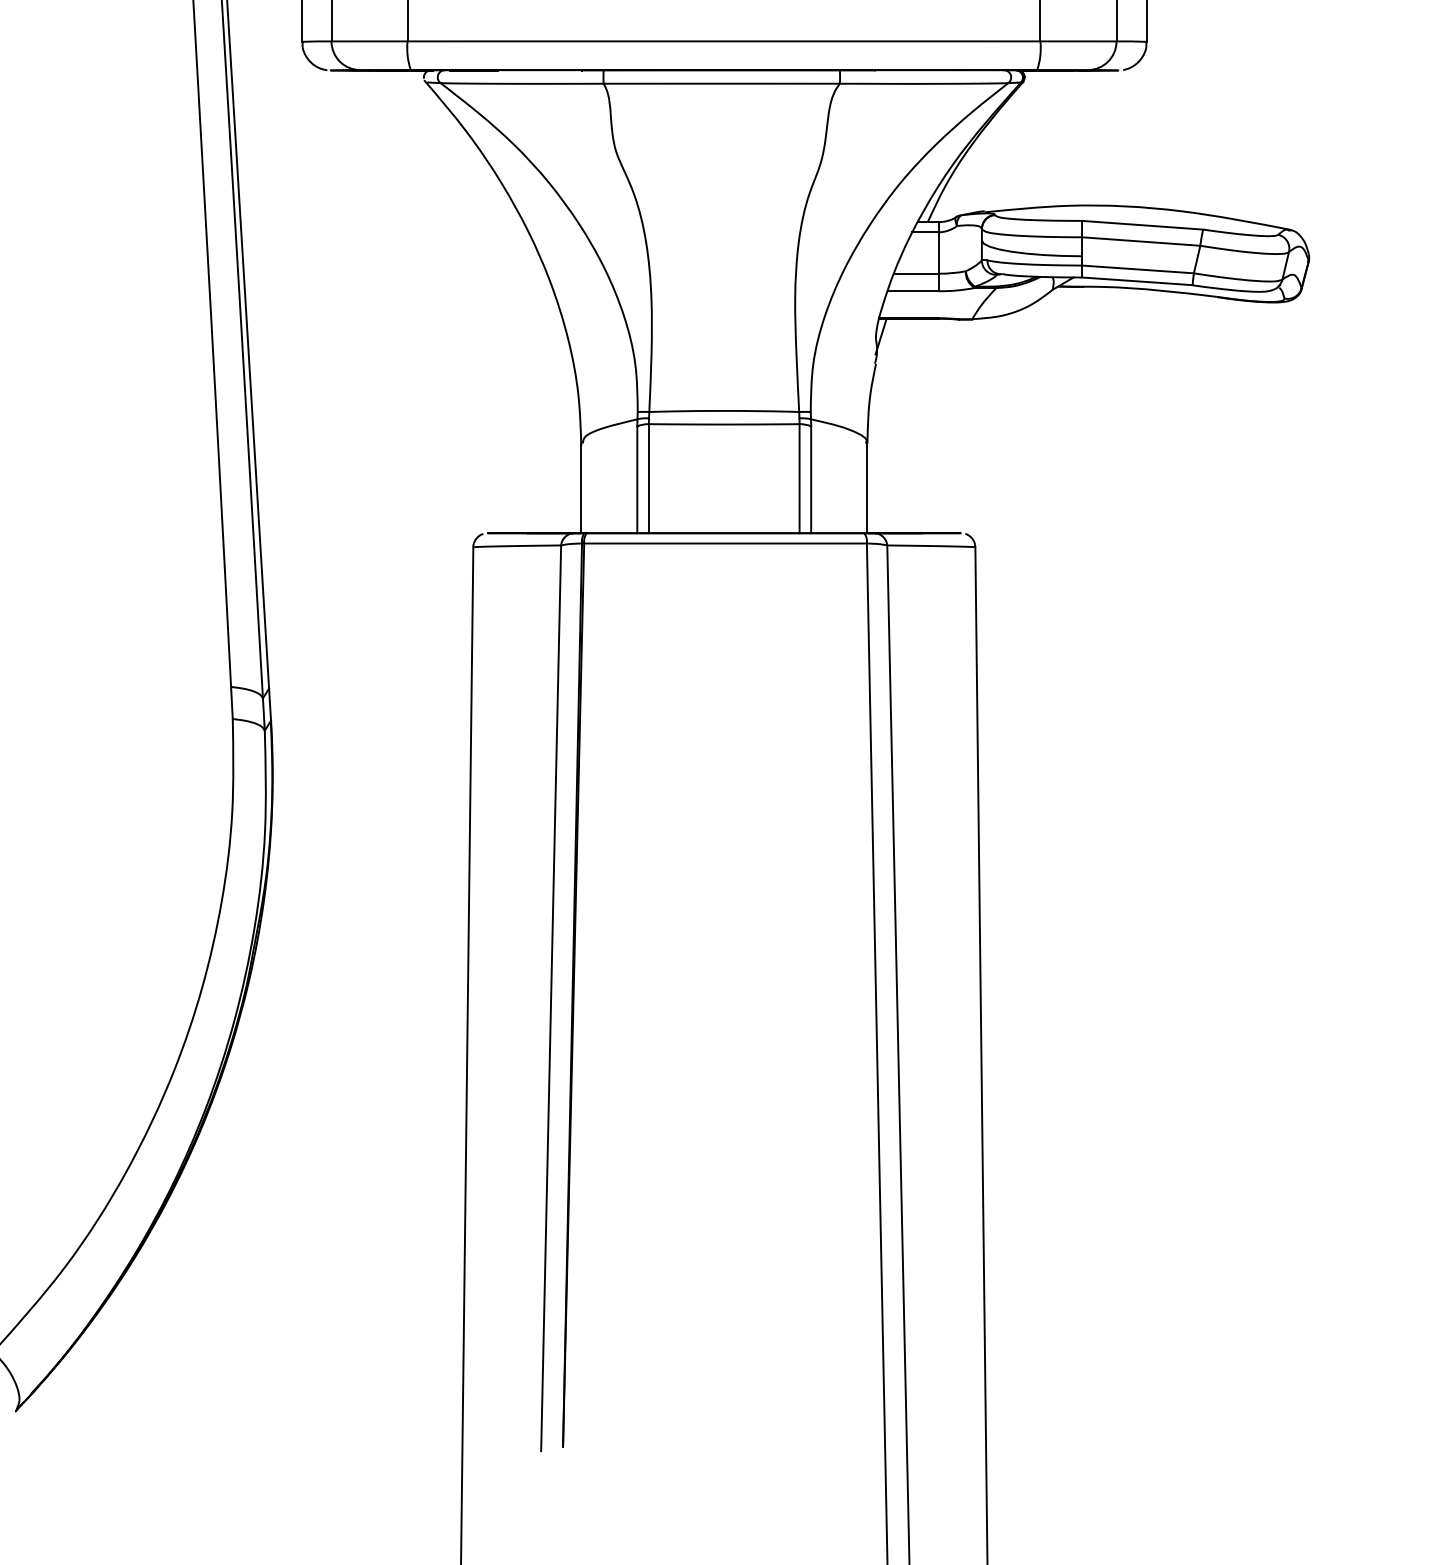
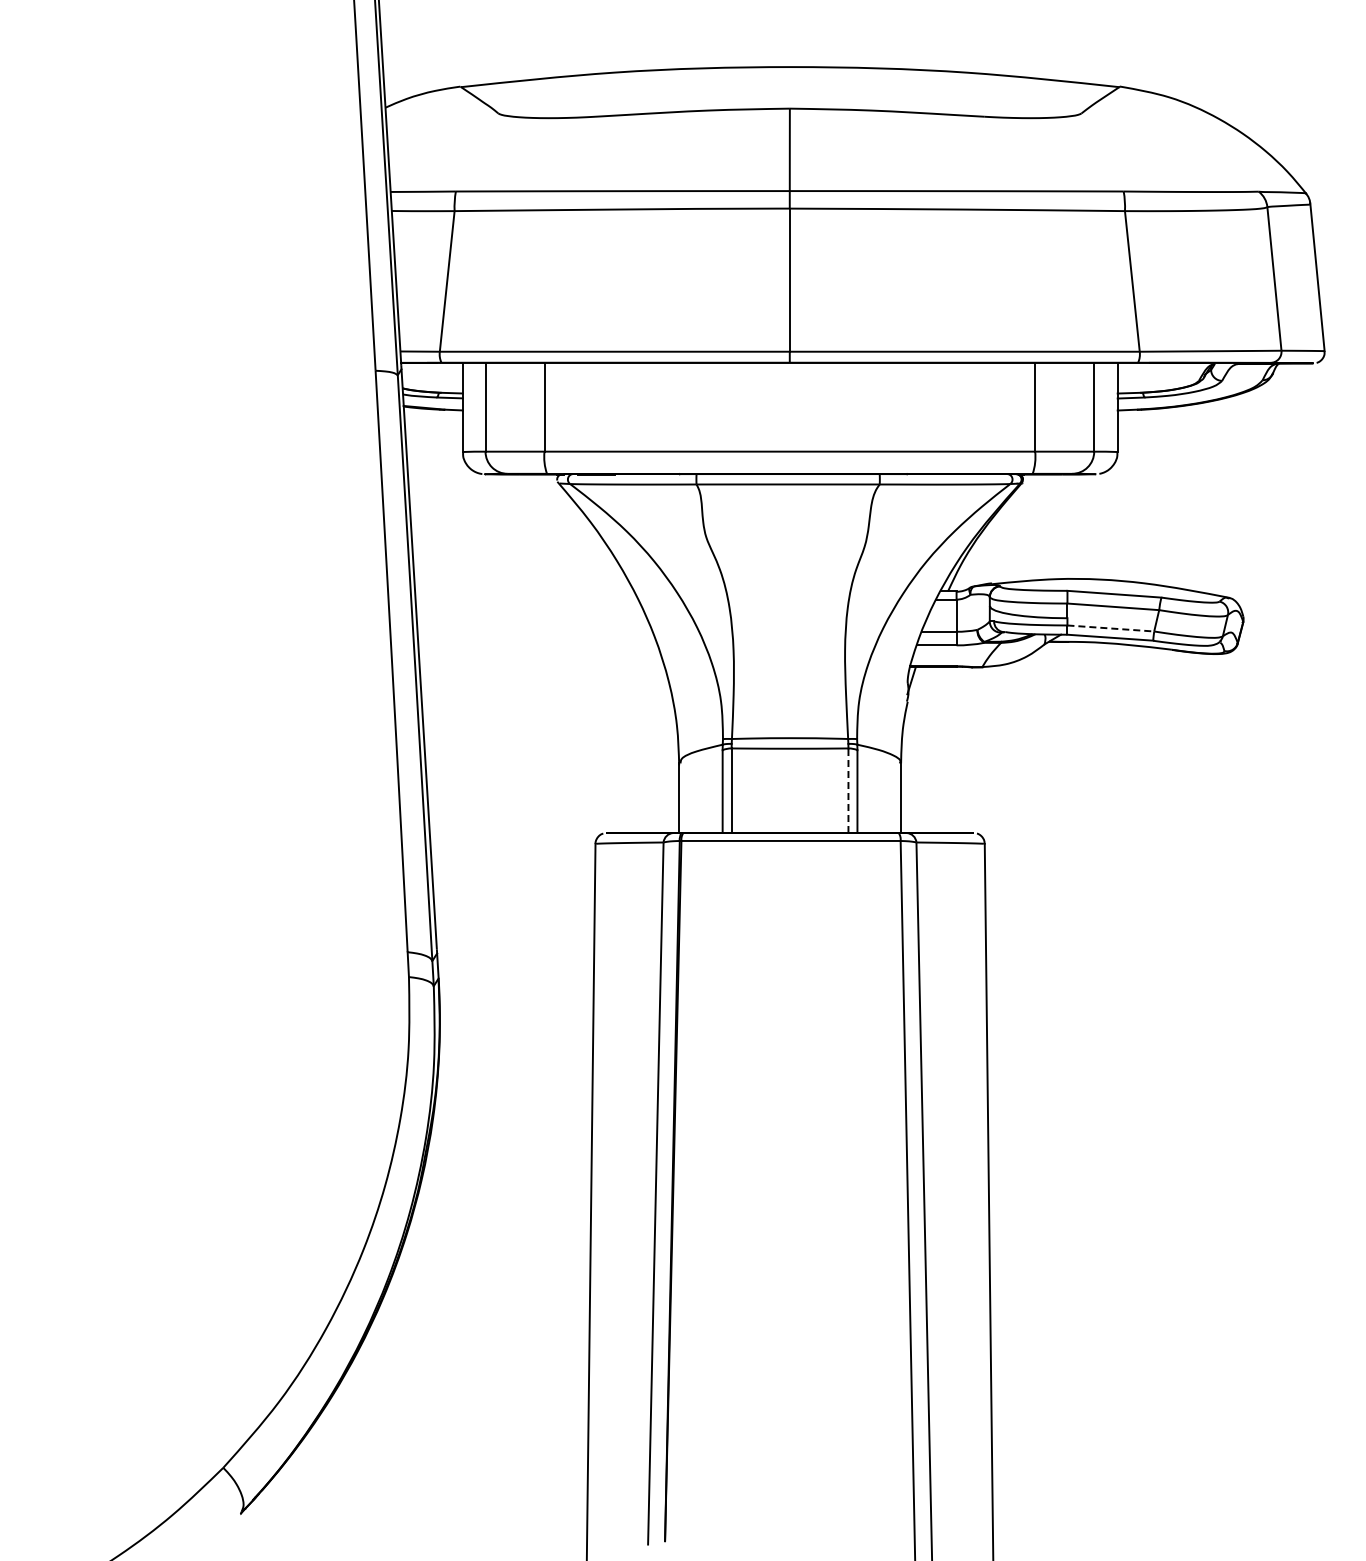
line: (1137, 269) -> (1110, 628), solid -> dashed
line: (799, 478) -> (848, 790), solid -> dashed

